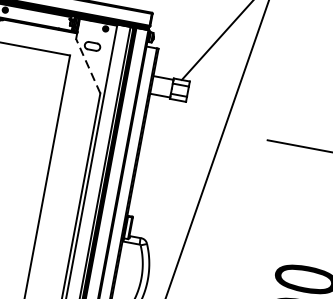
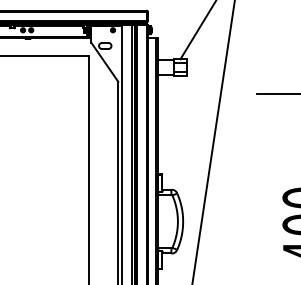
line: (87, 66) -> (104, 62), dashed -> solid

